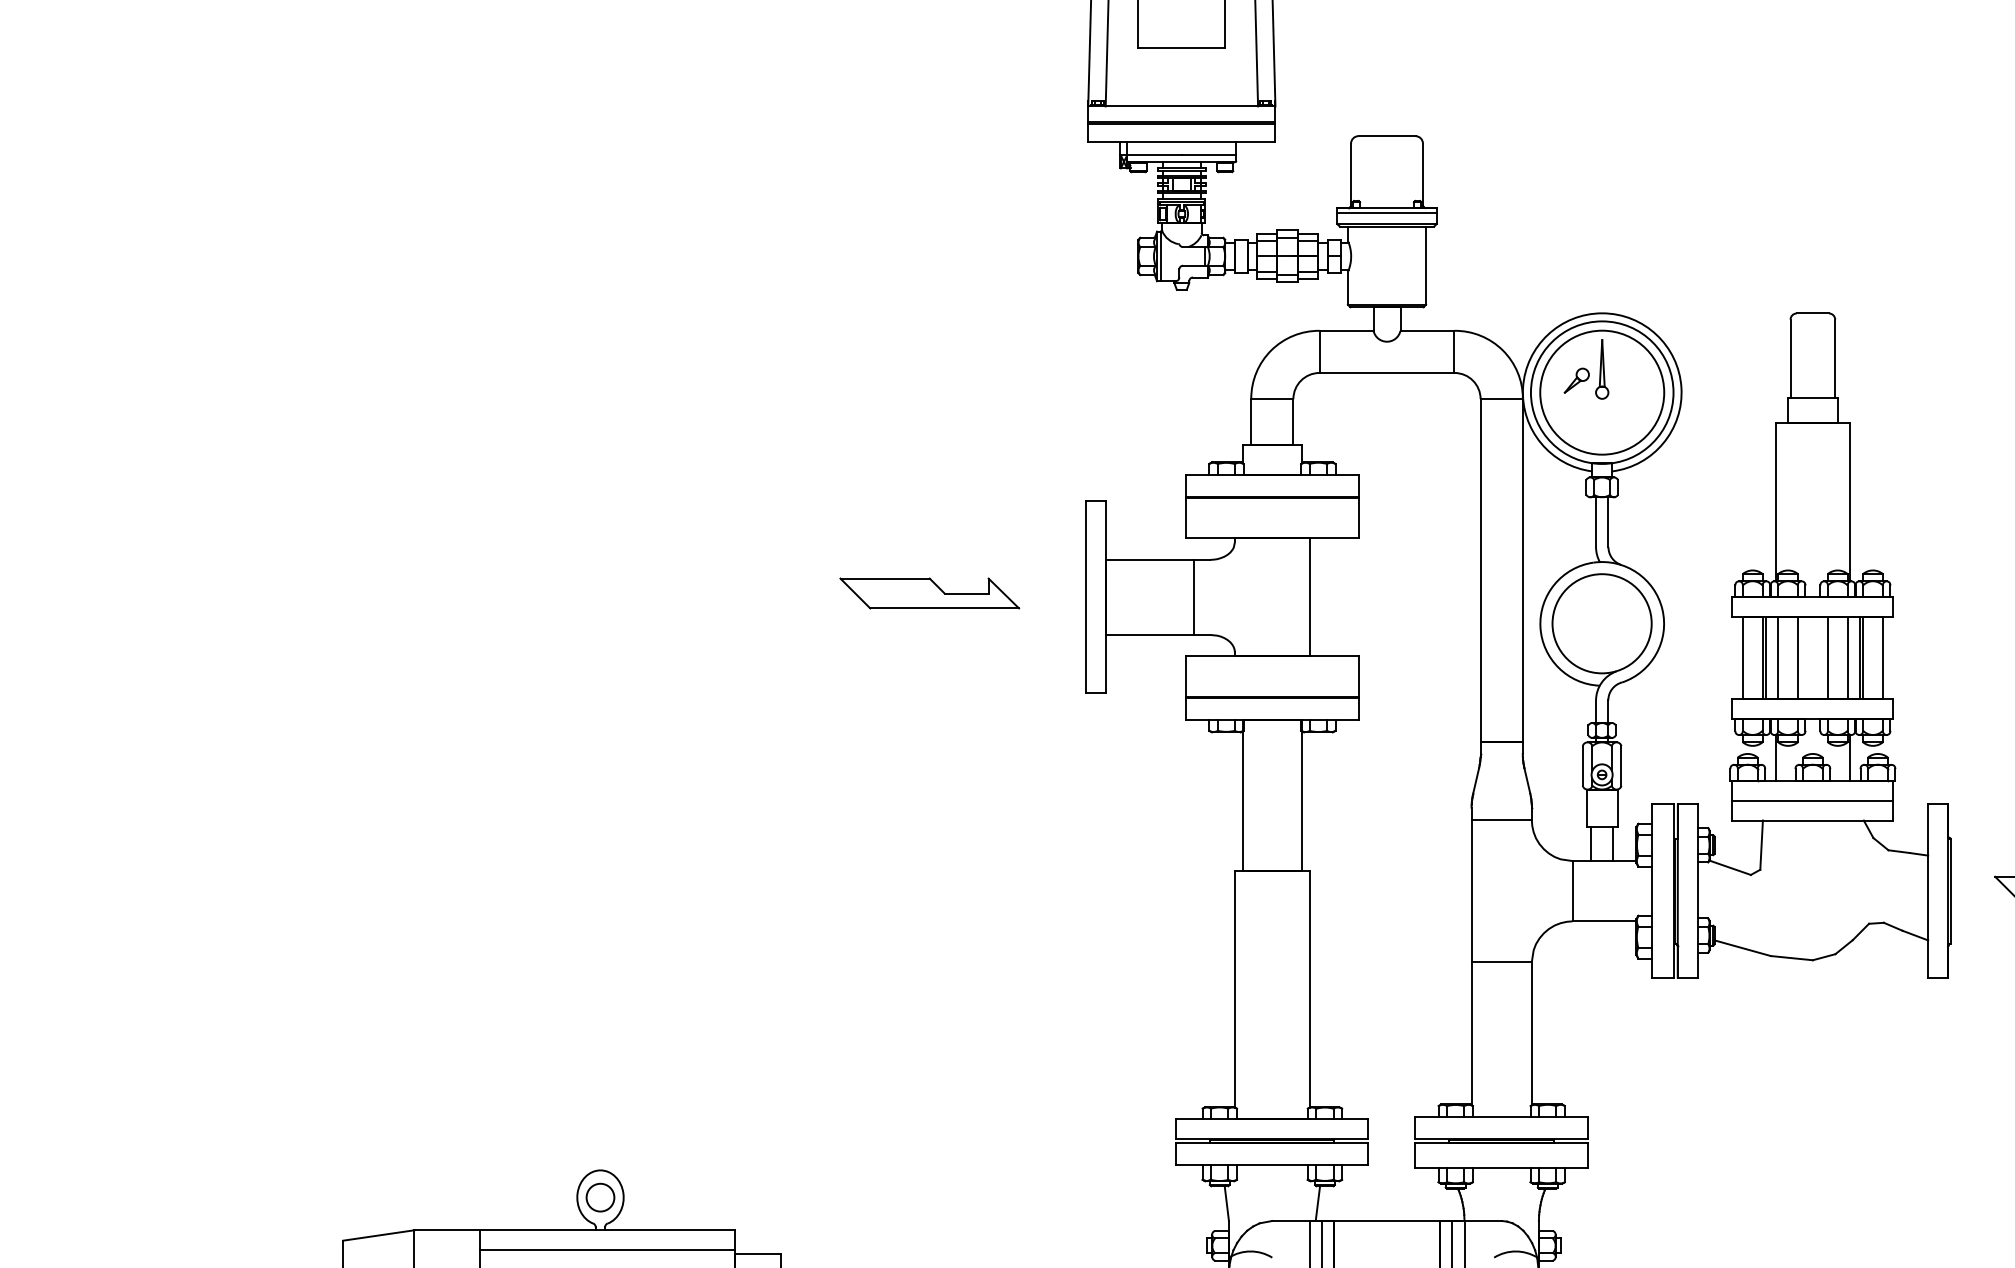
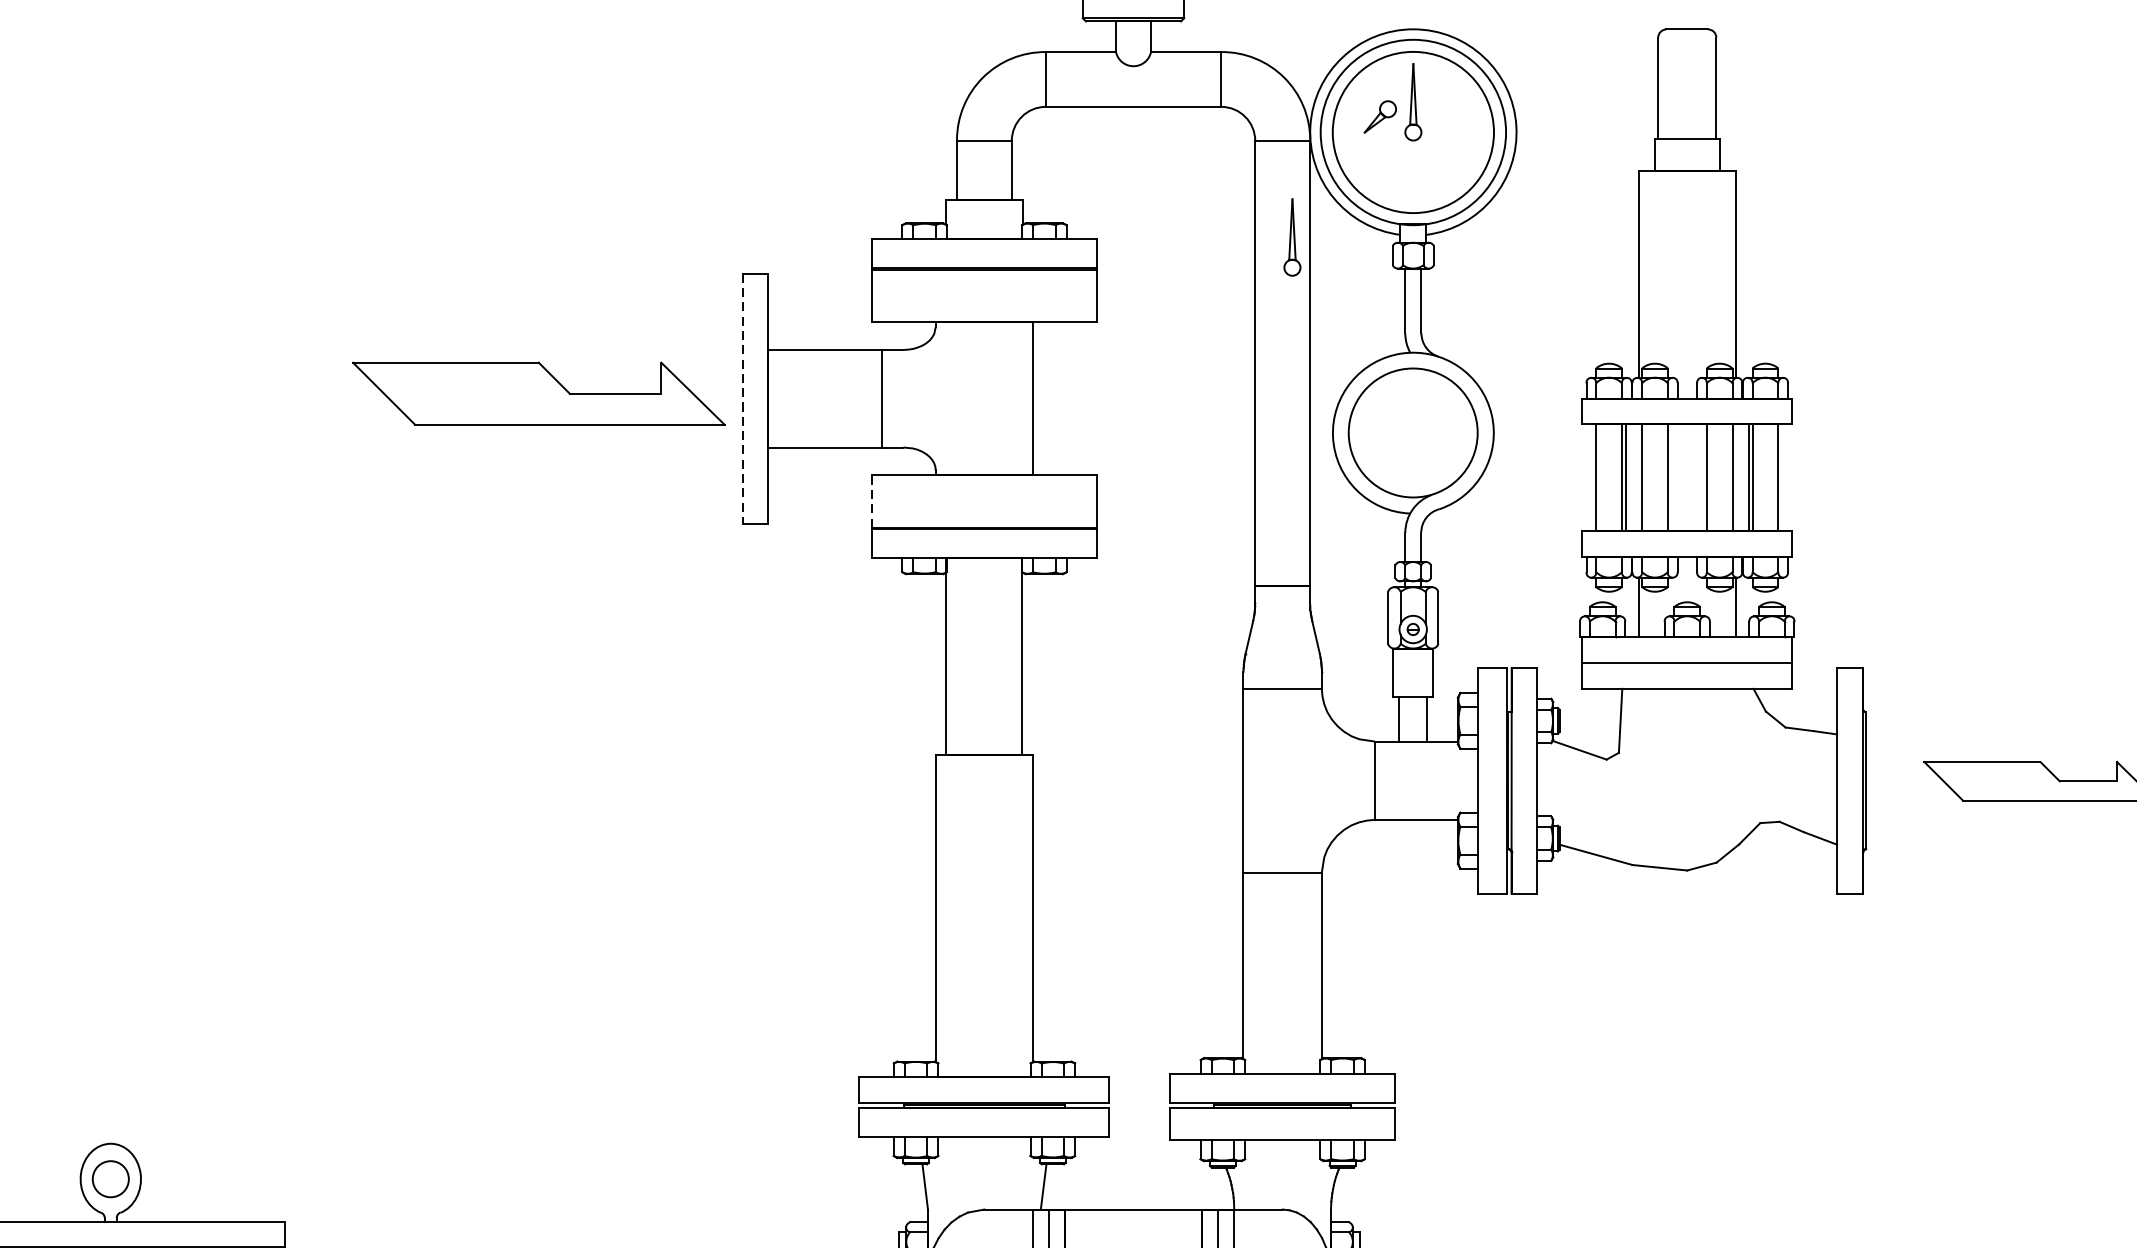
part: (1509, 473) -> (1292, 237), added
part: (929, 593) -> (538, 393), size x1.6
line: (1086, 597) -> (742, 398), solid -> dashed
line: (1185, 675) -> (871, 500), solid -> dashed

